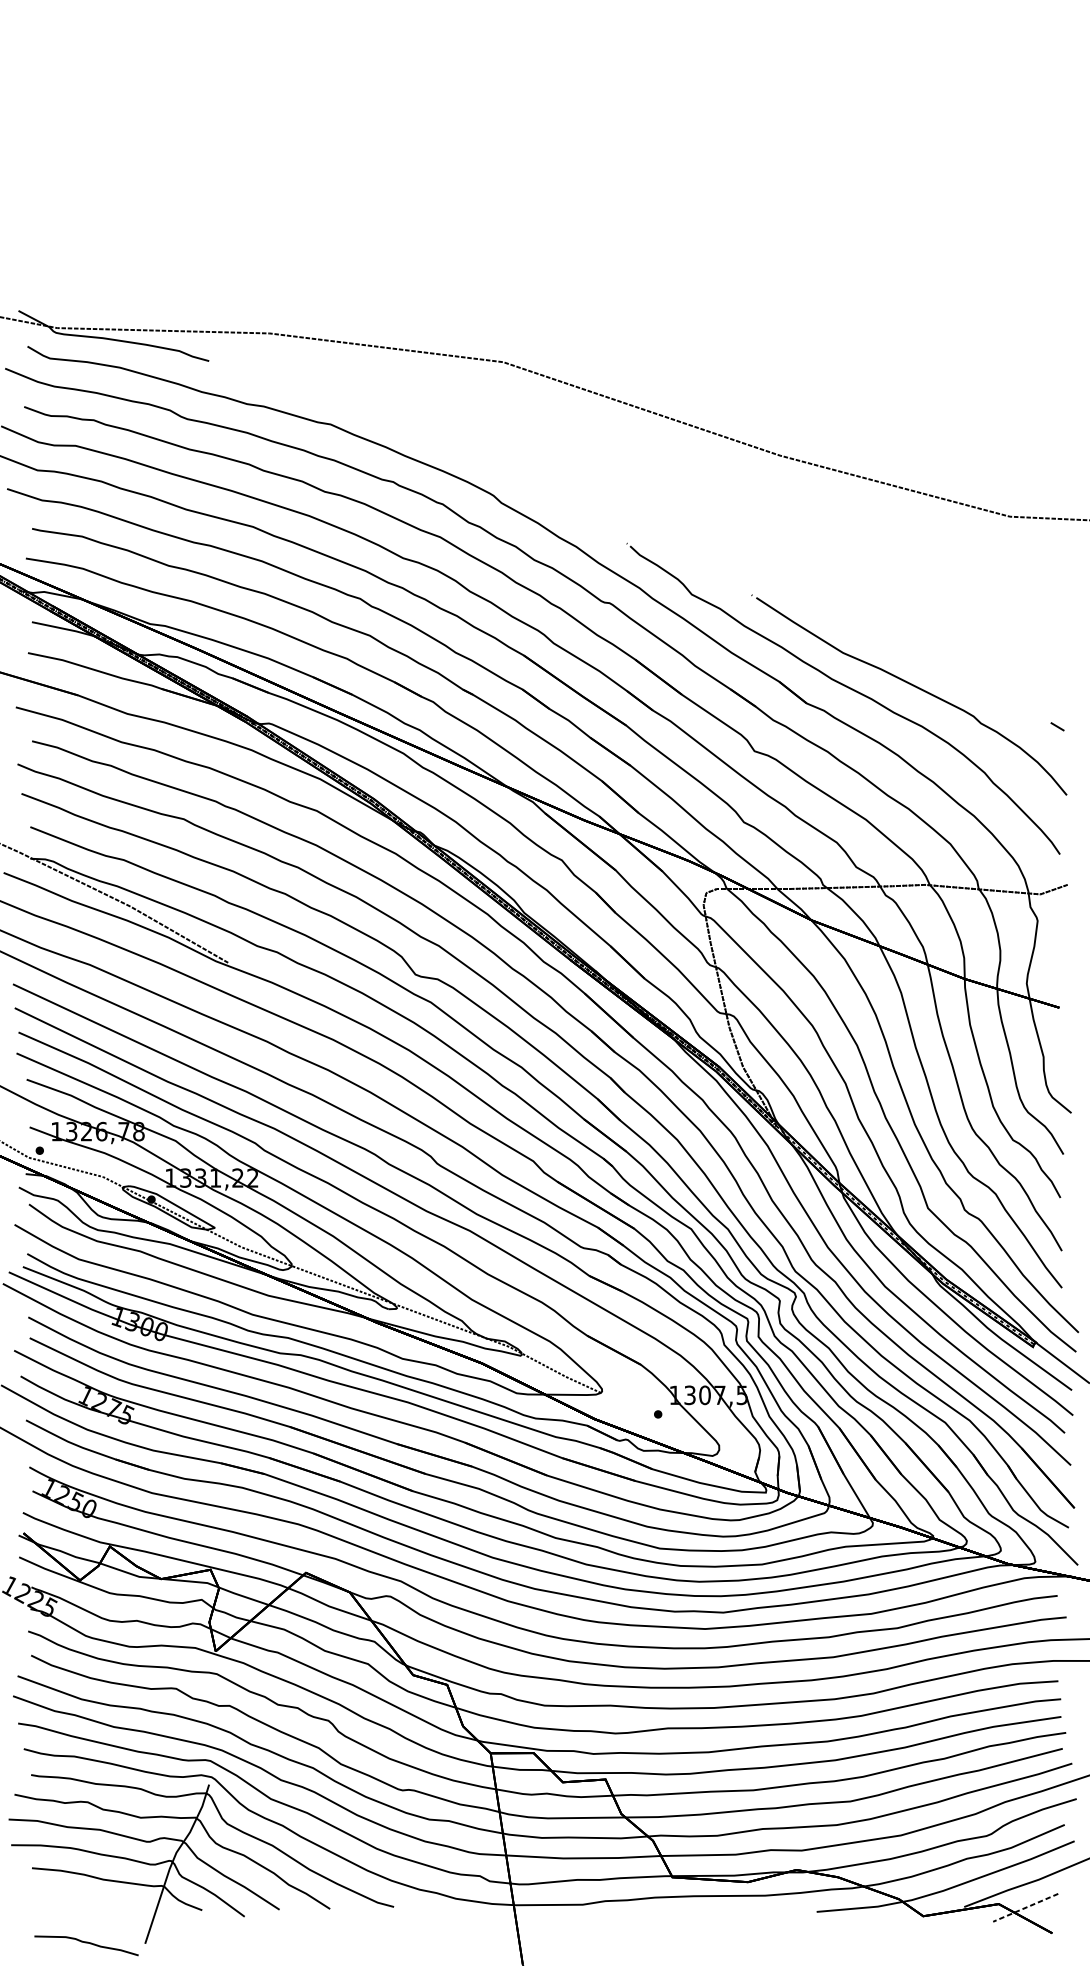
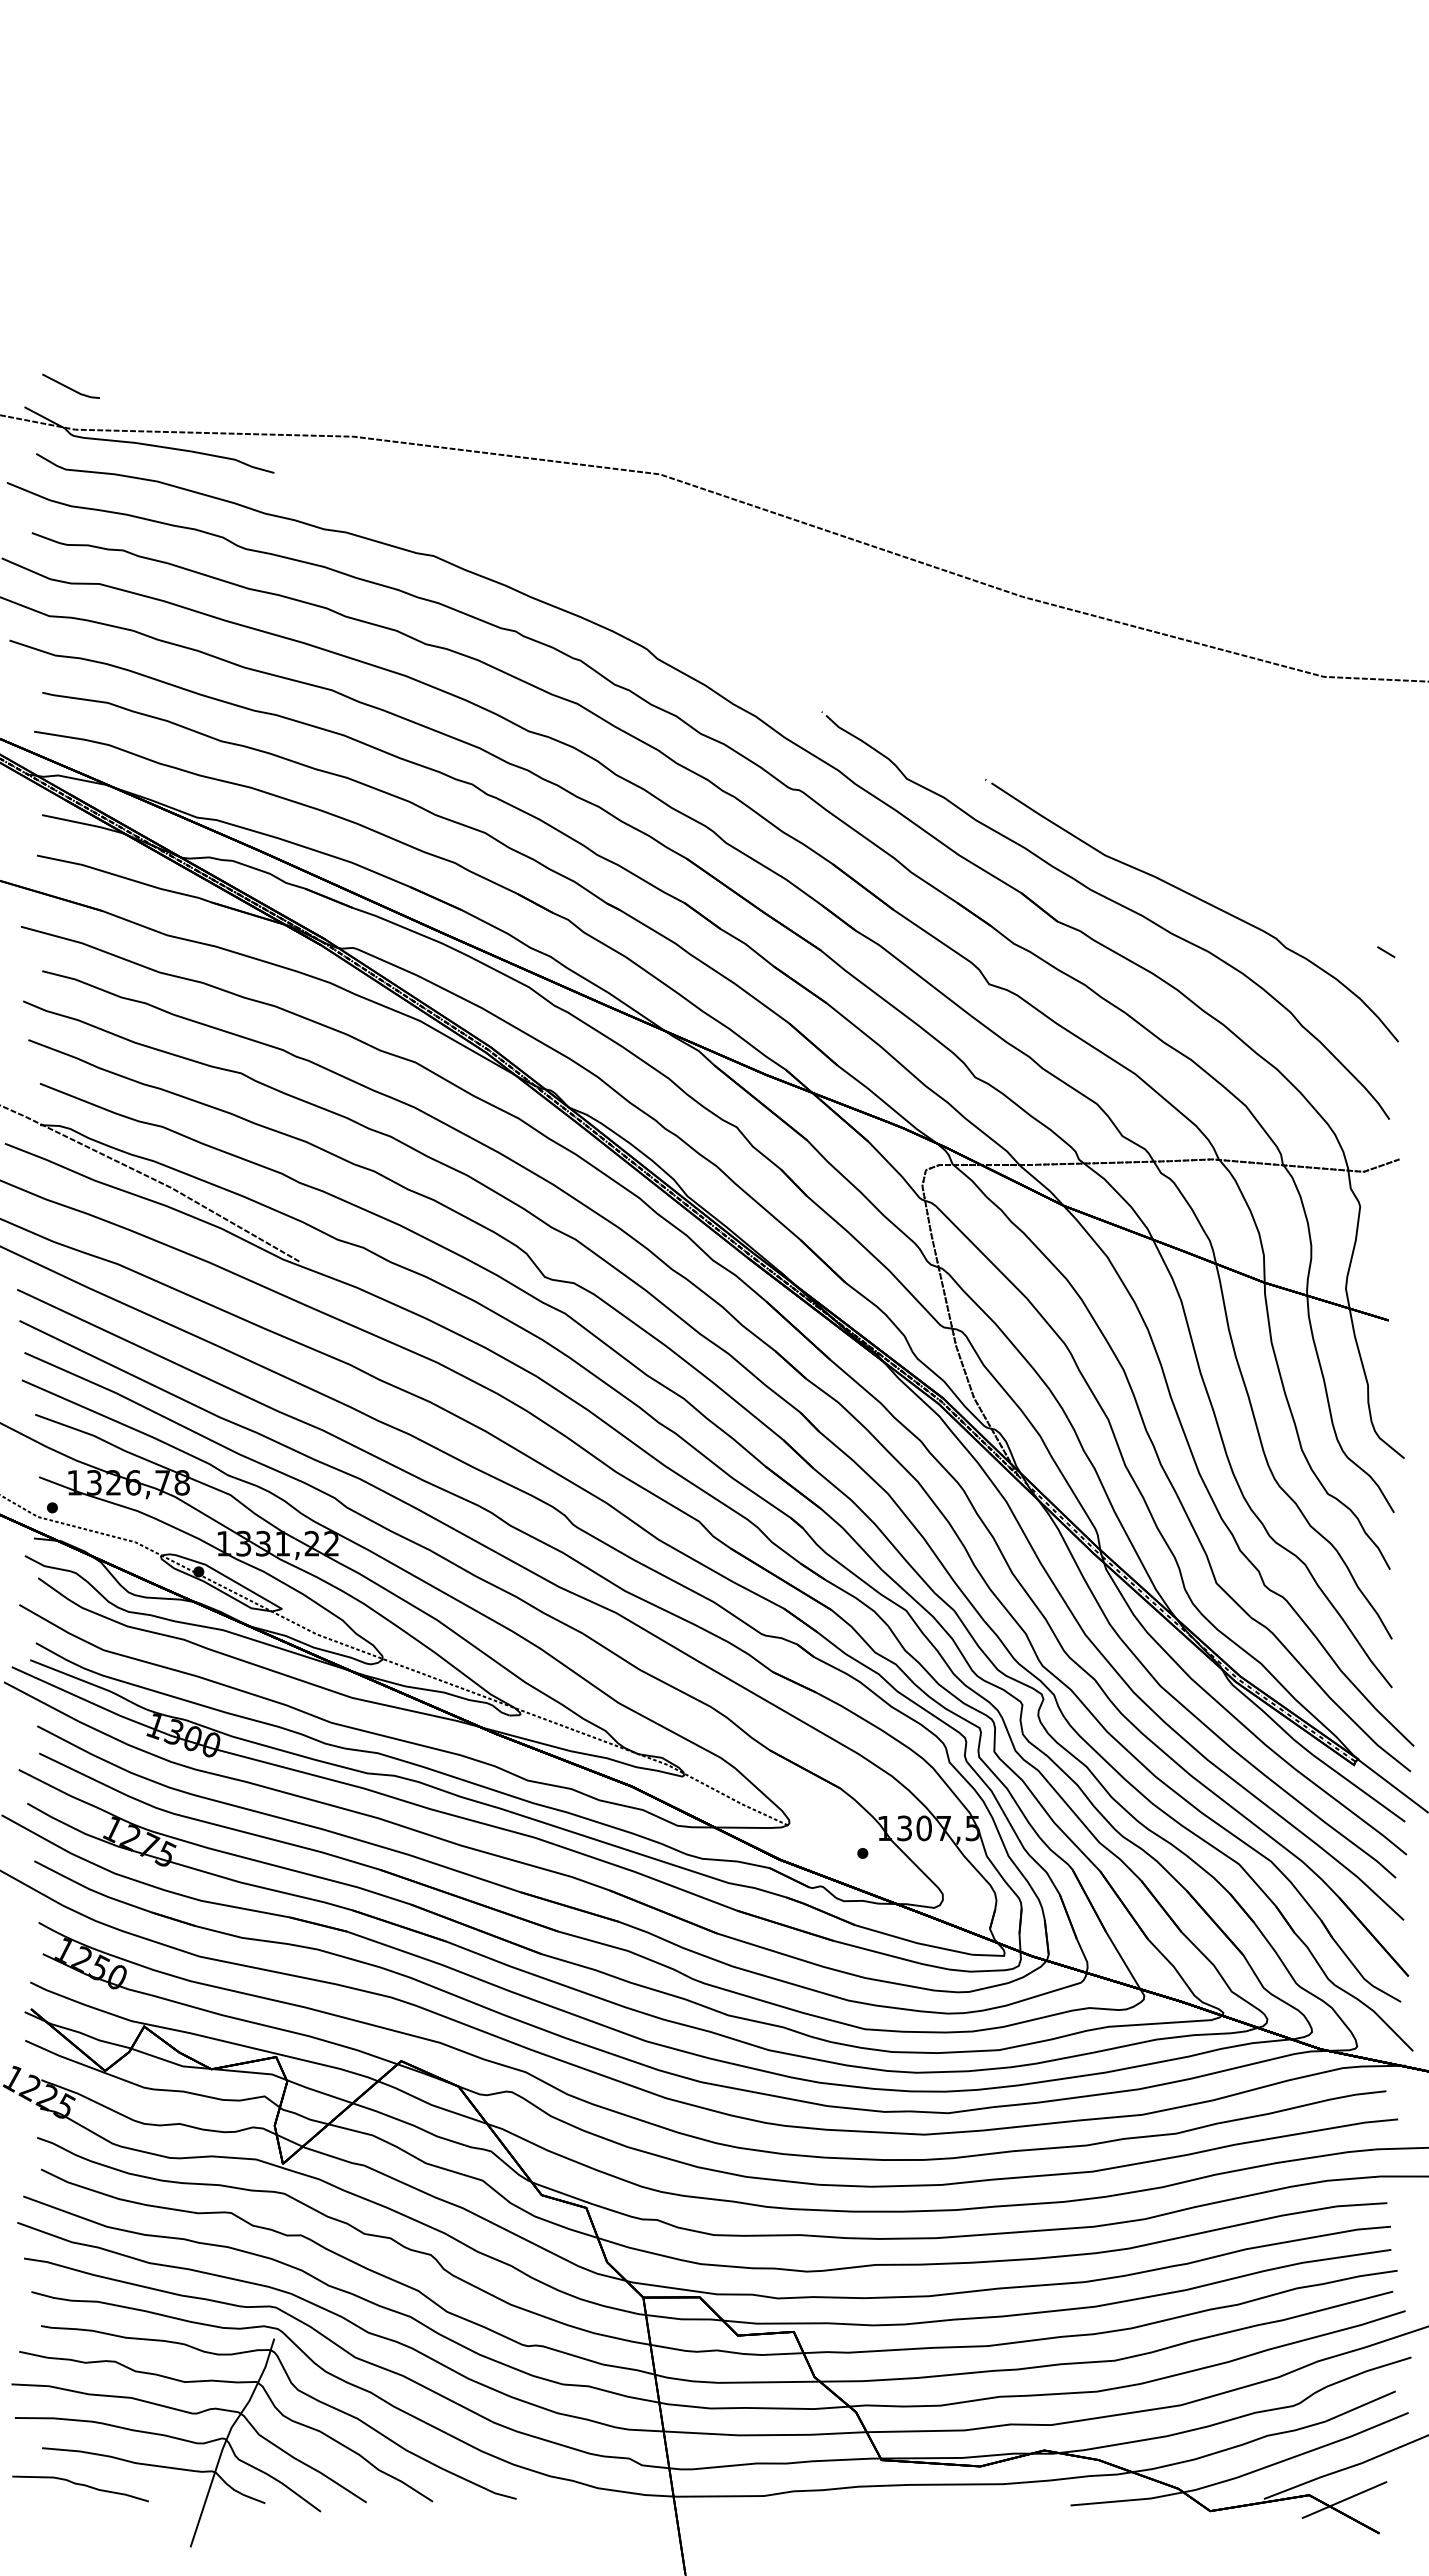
line: (53, 295) -> (70, 387), added
line: (1025, 1908) -> (1344, 2500), dashed -> solid
curve: (86, 1943) -> (80, 2485), moved

